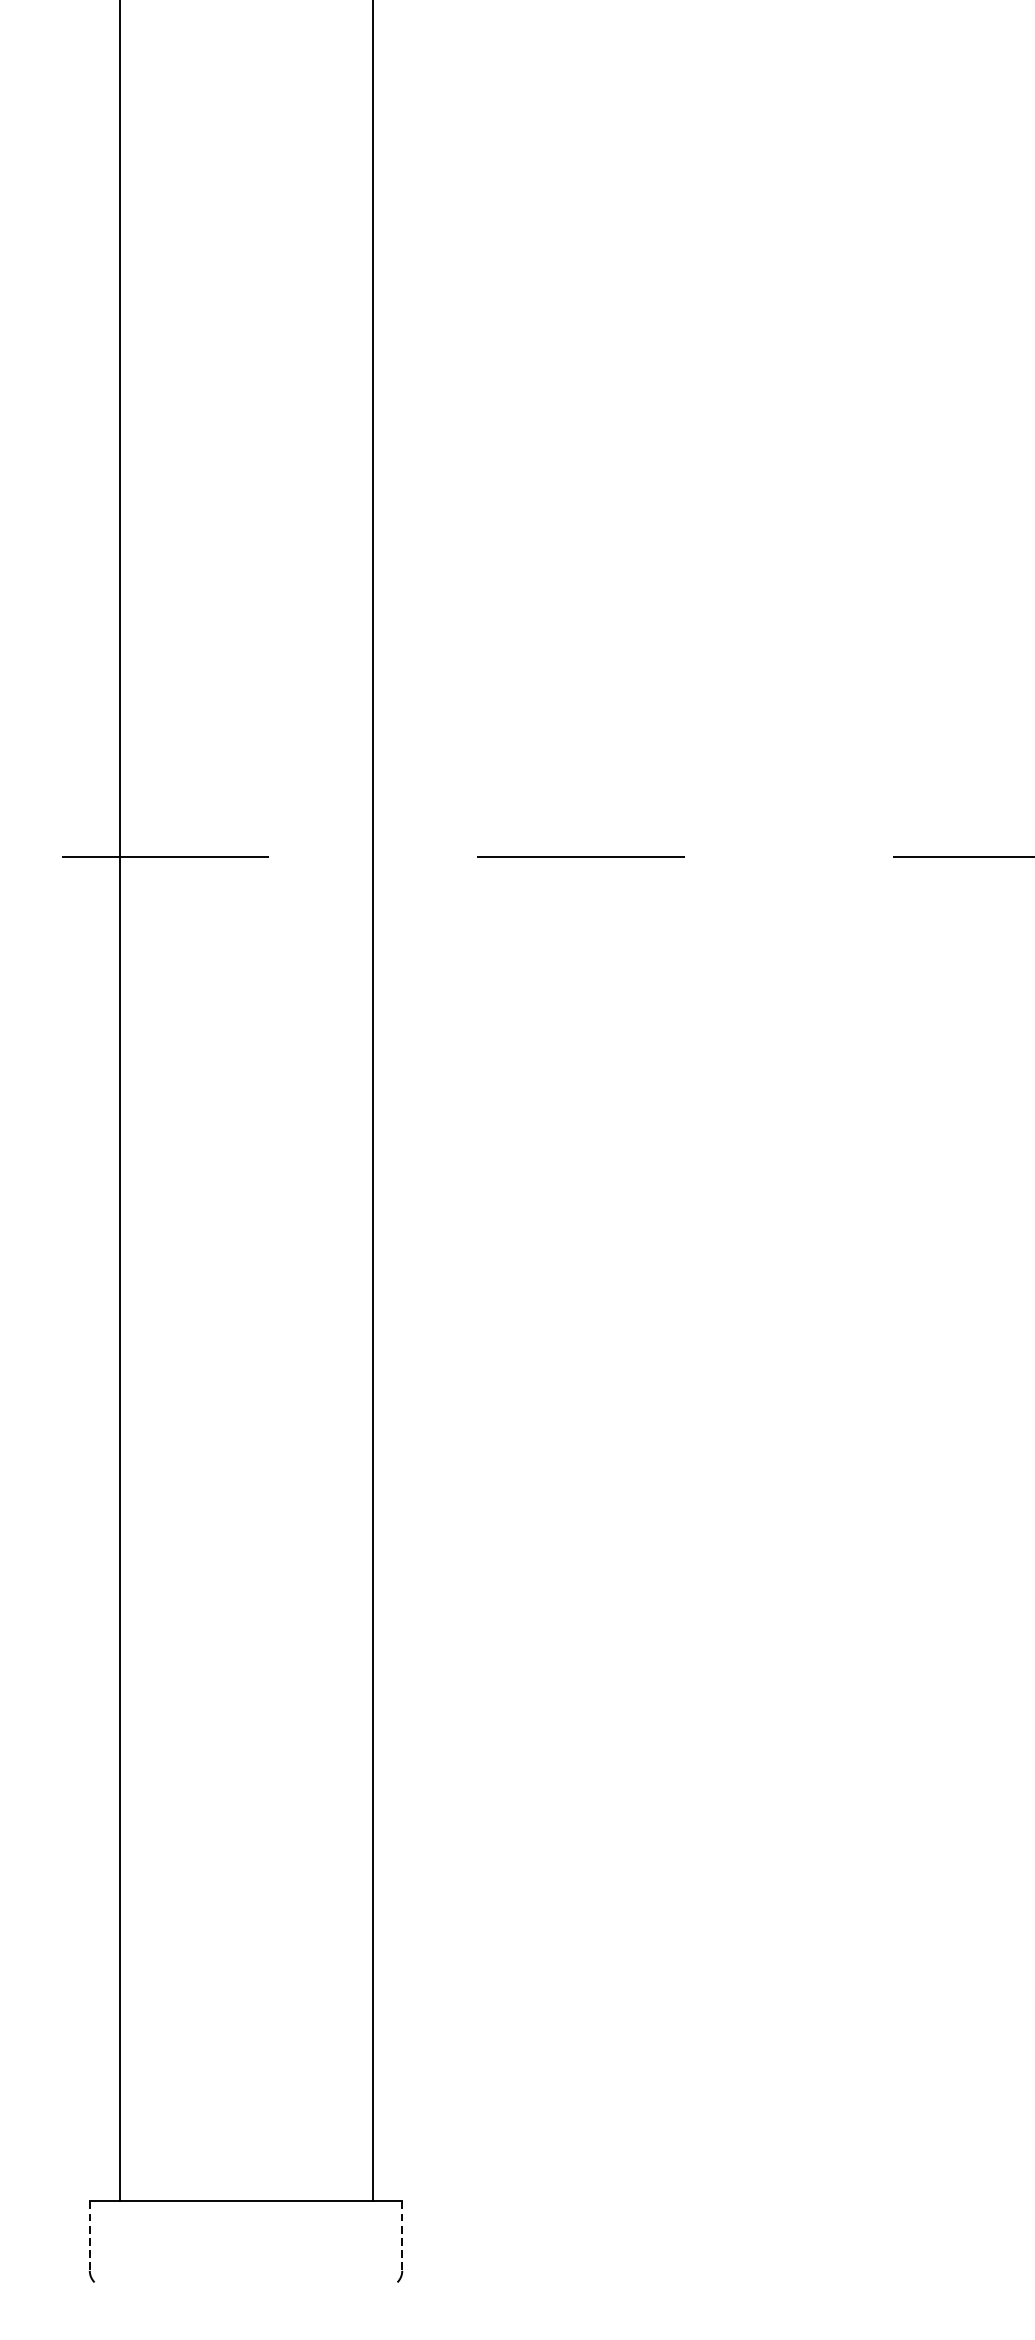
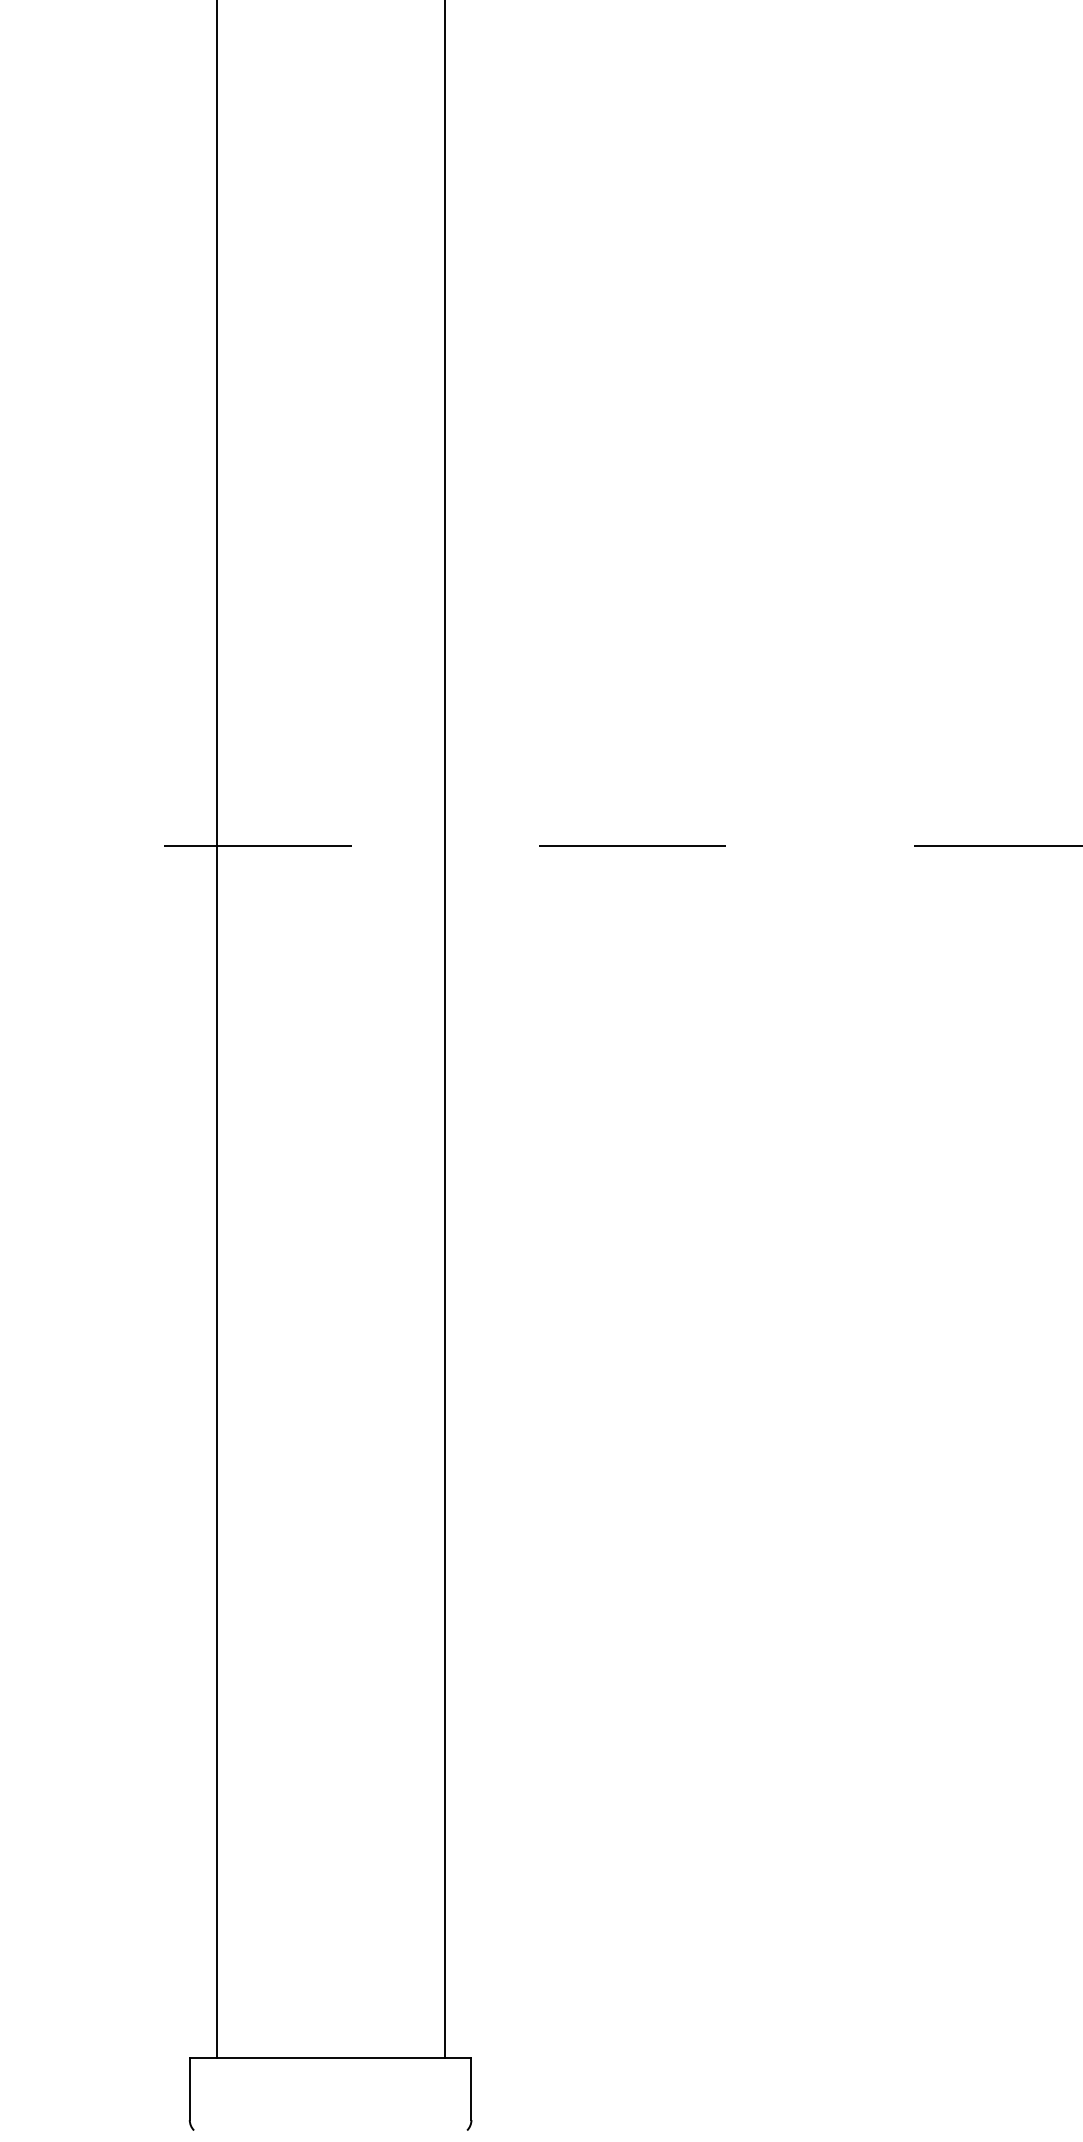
line: (89, 2236) -> (189, 2089), dashed -> solid
line: (402, 2236) -> (471, 2089), dashed -> solid

